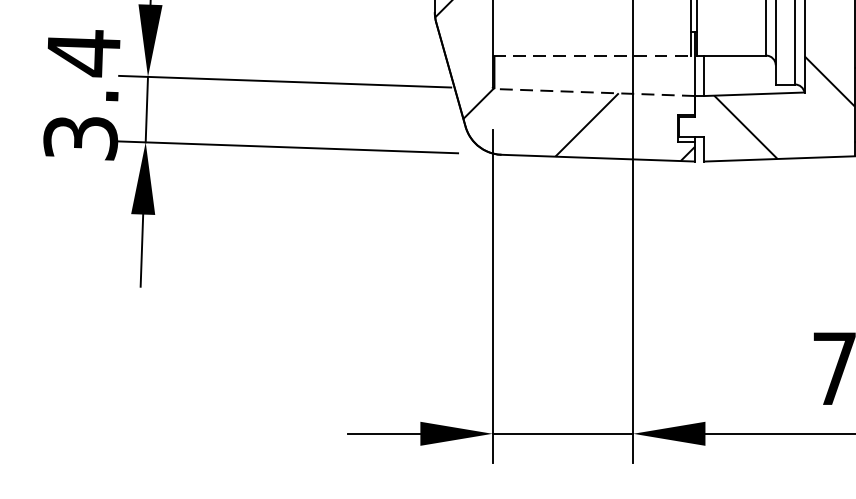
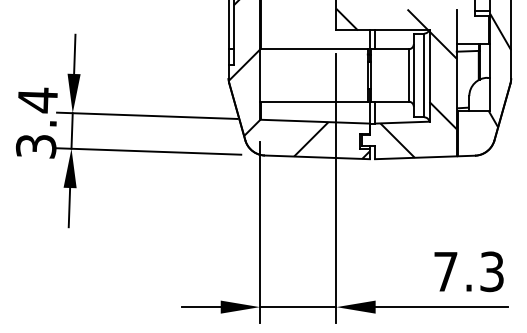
line: (591, 55) -> (313, 101), dashed -> solid
line: (592, 92) -> (314, 121), dashed -> solid

